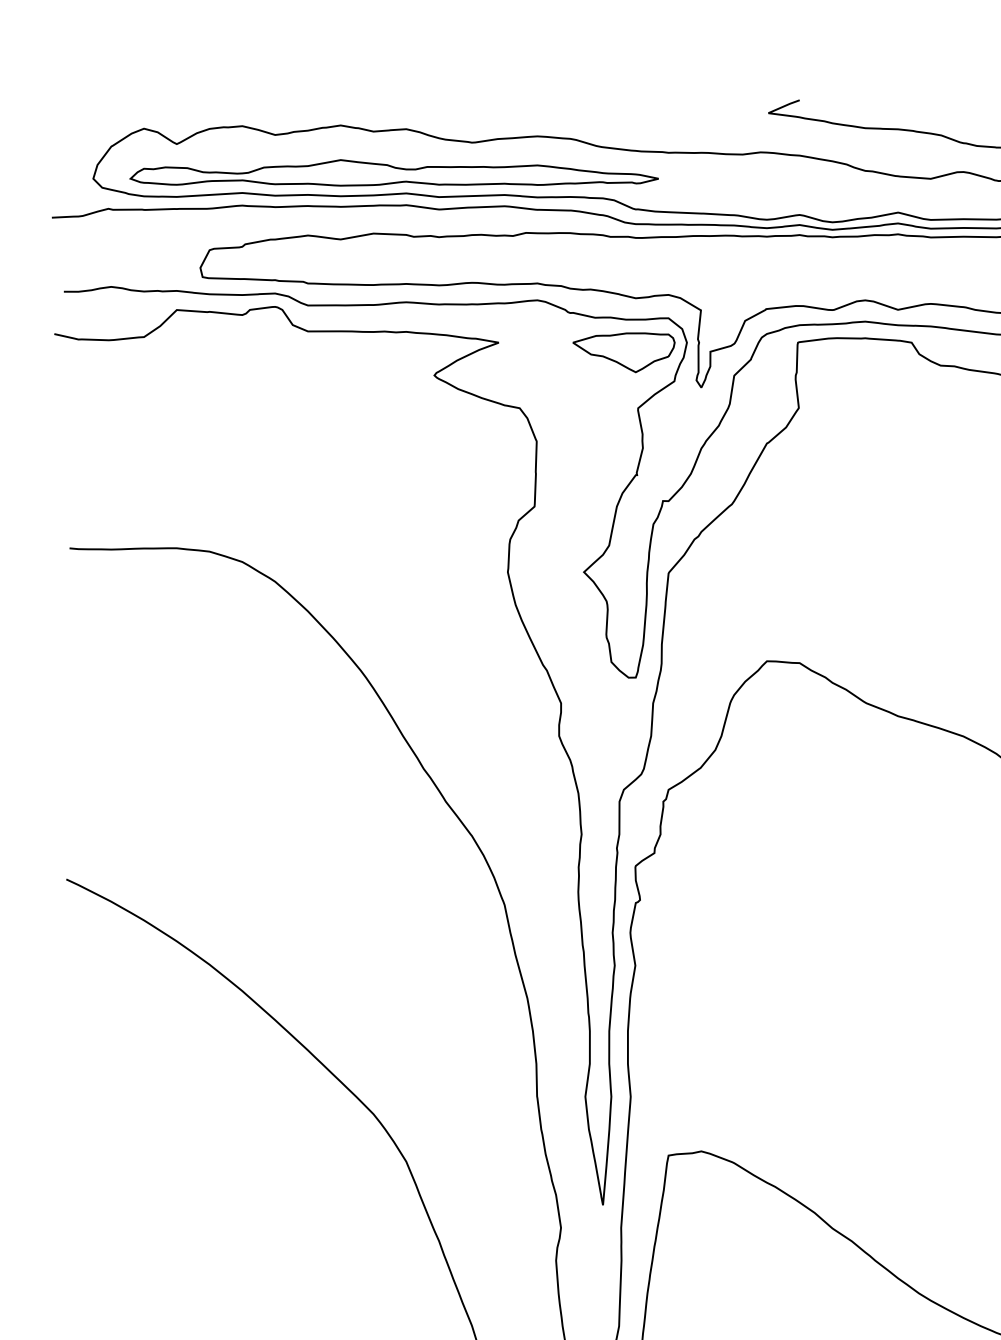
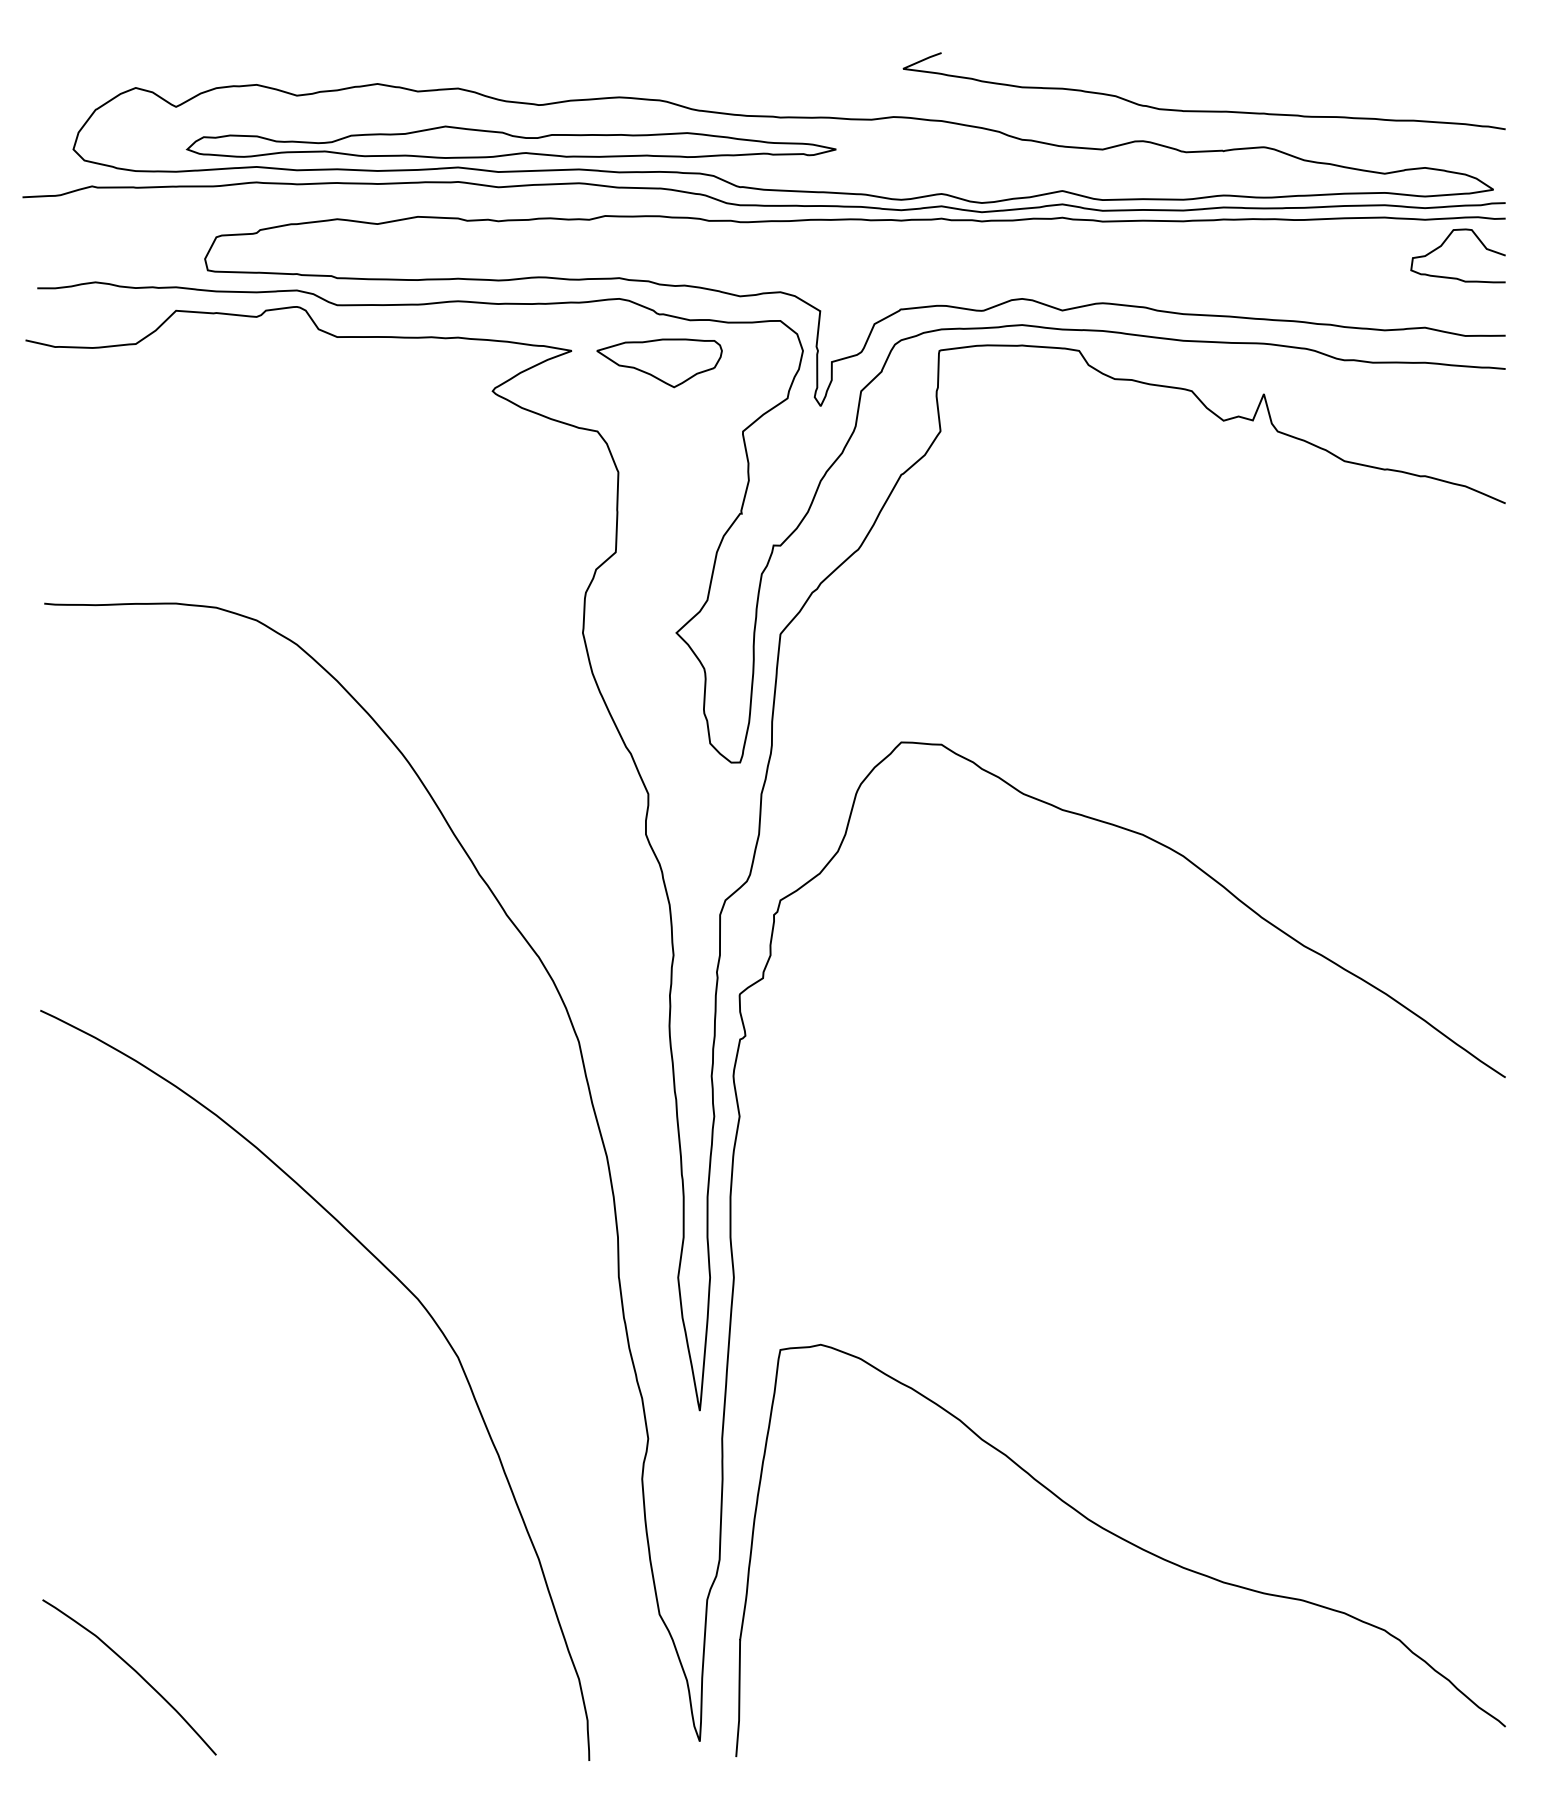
part: (393, 172) -> (510, 141), moved
part: (623, 352) -> (659, 363), moved

